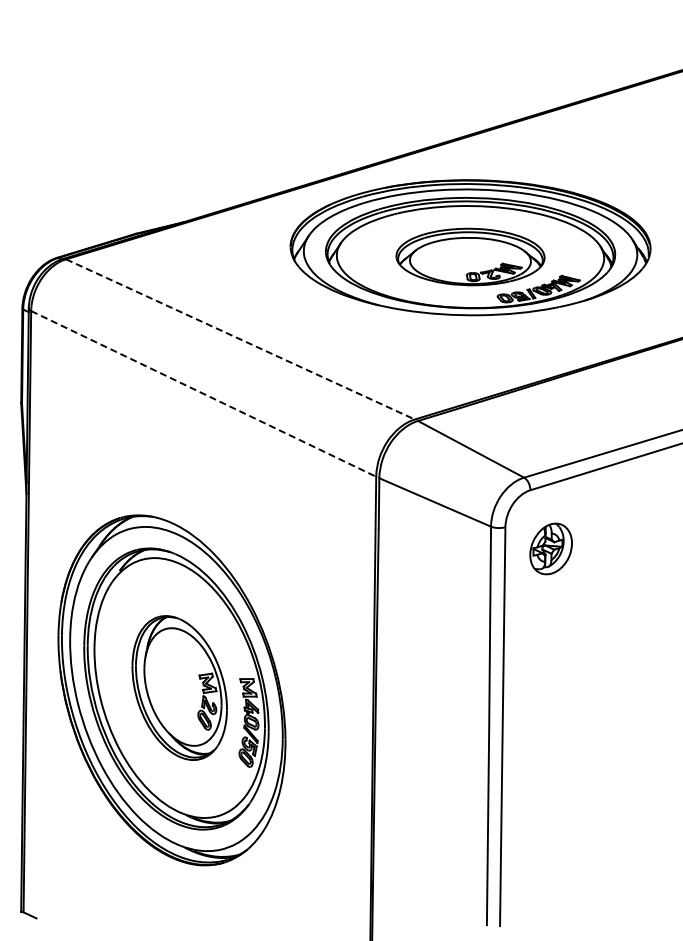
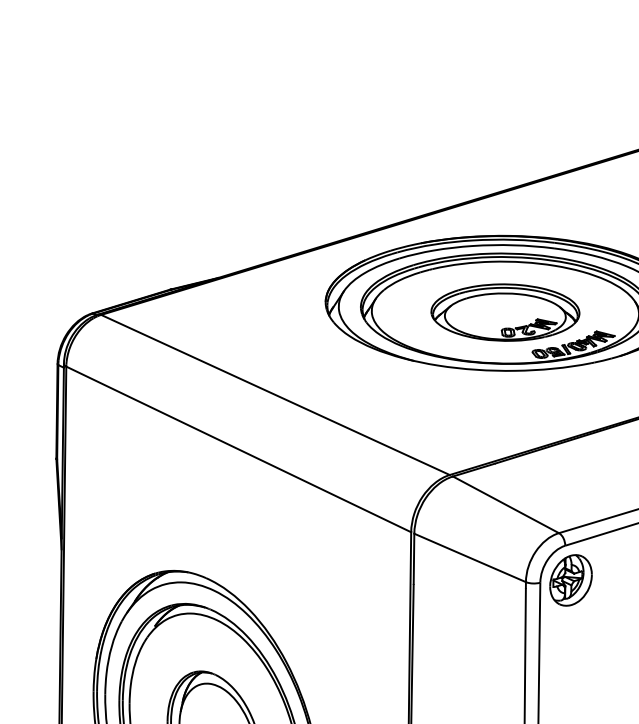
line: (240, 339) -> (275, 395), dashed -> solid
line: (204, 394) -> (239, 450), dashed -> solid
part: (550, 548) -> (570, 579), moved

